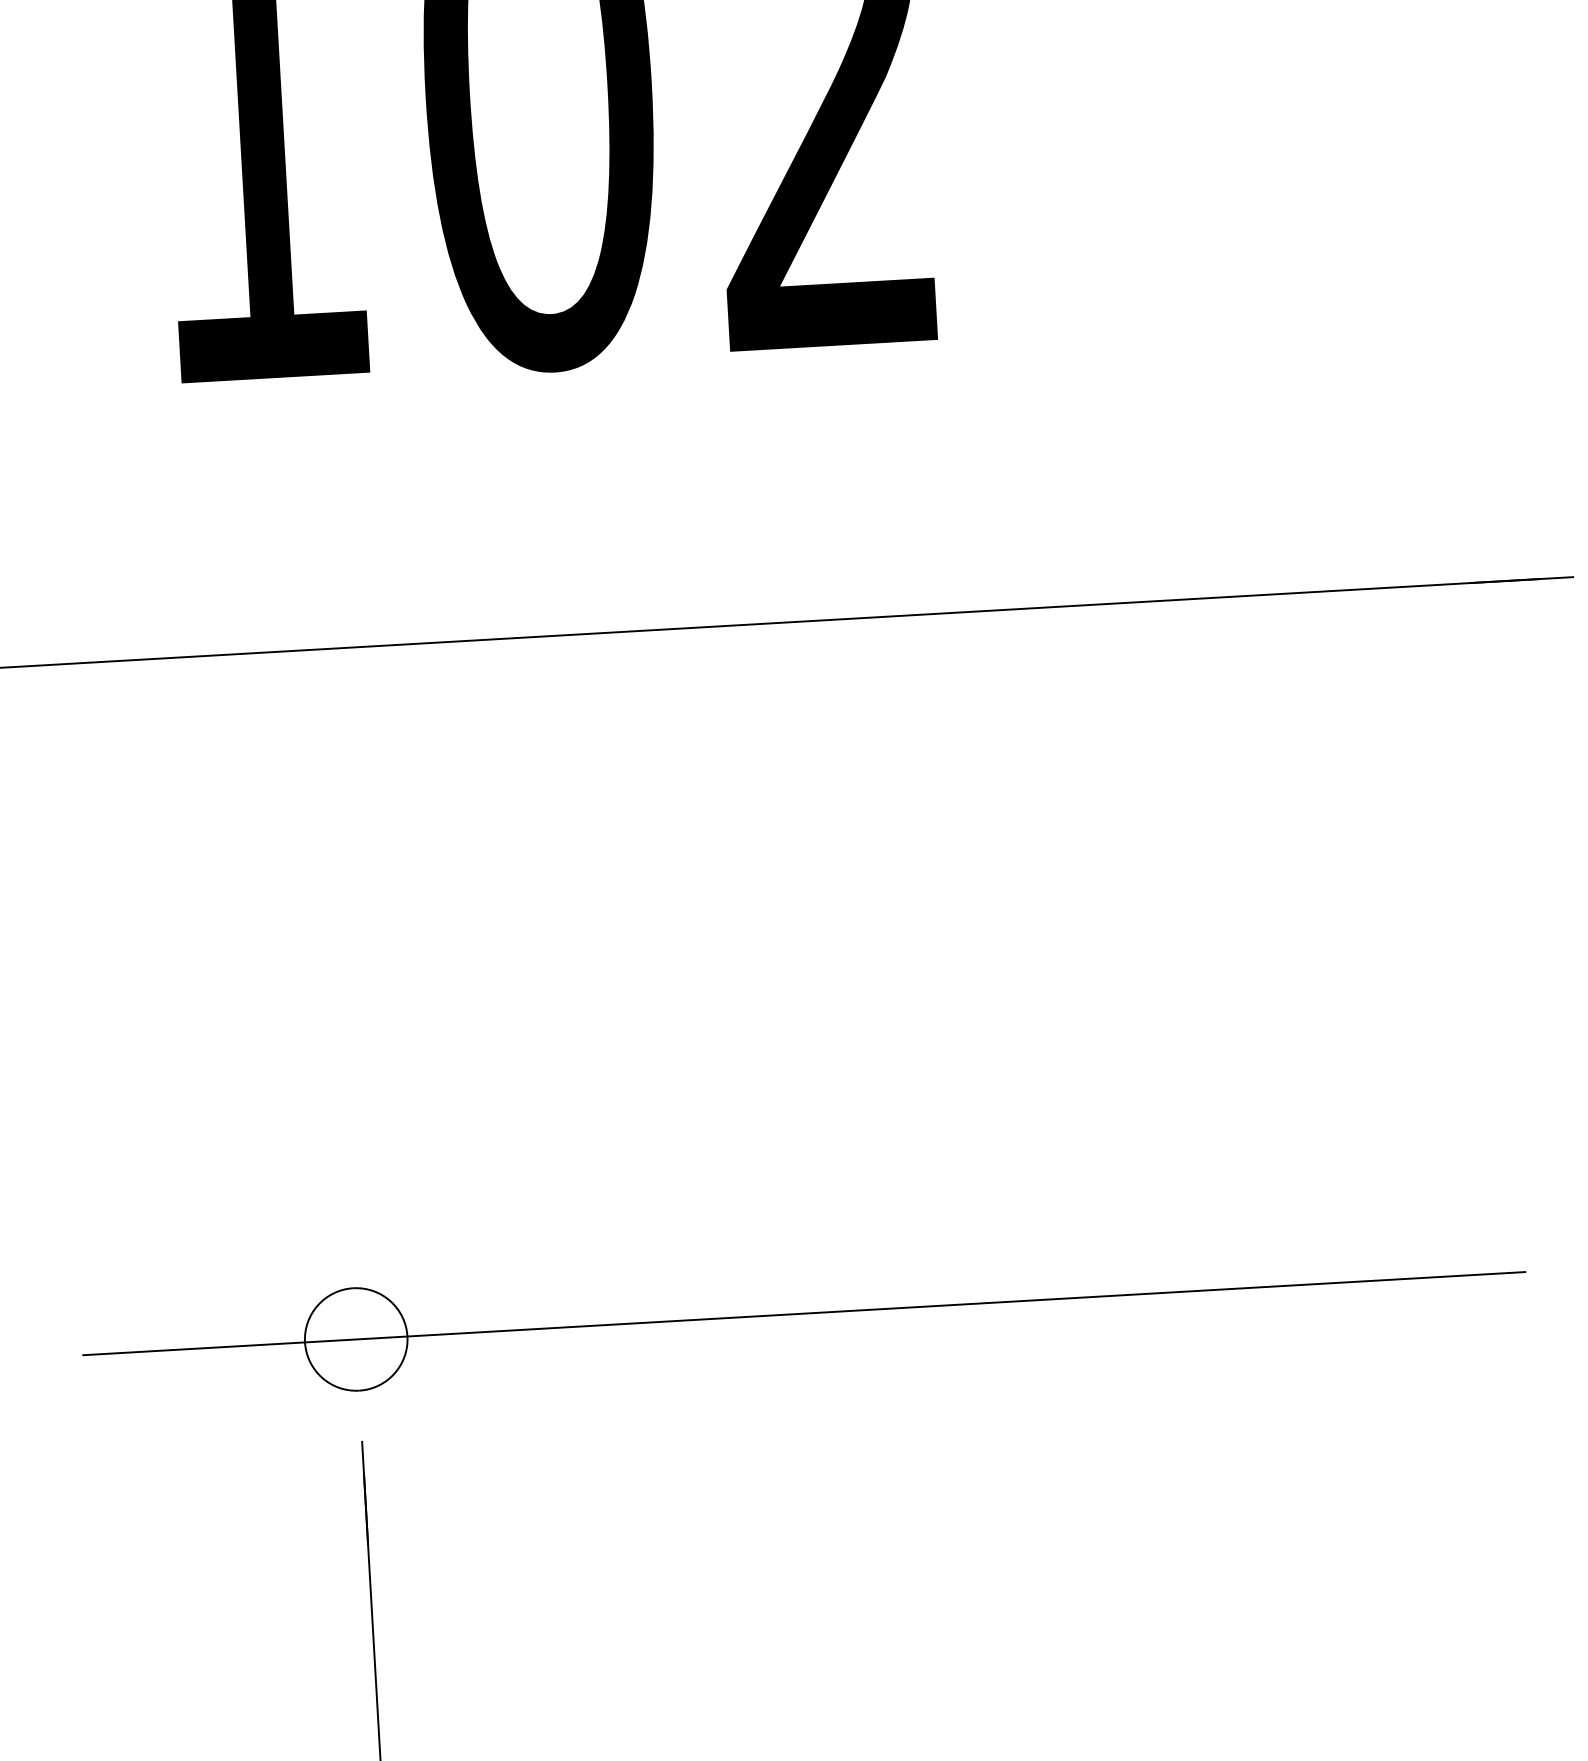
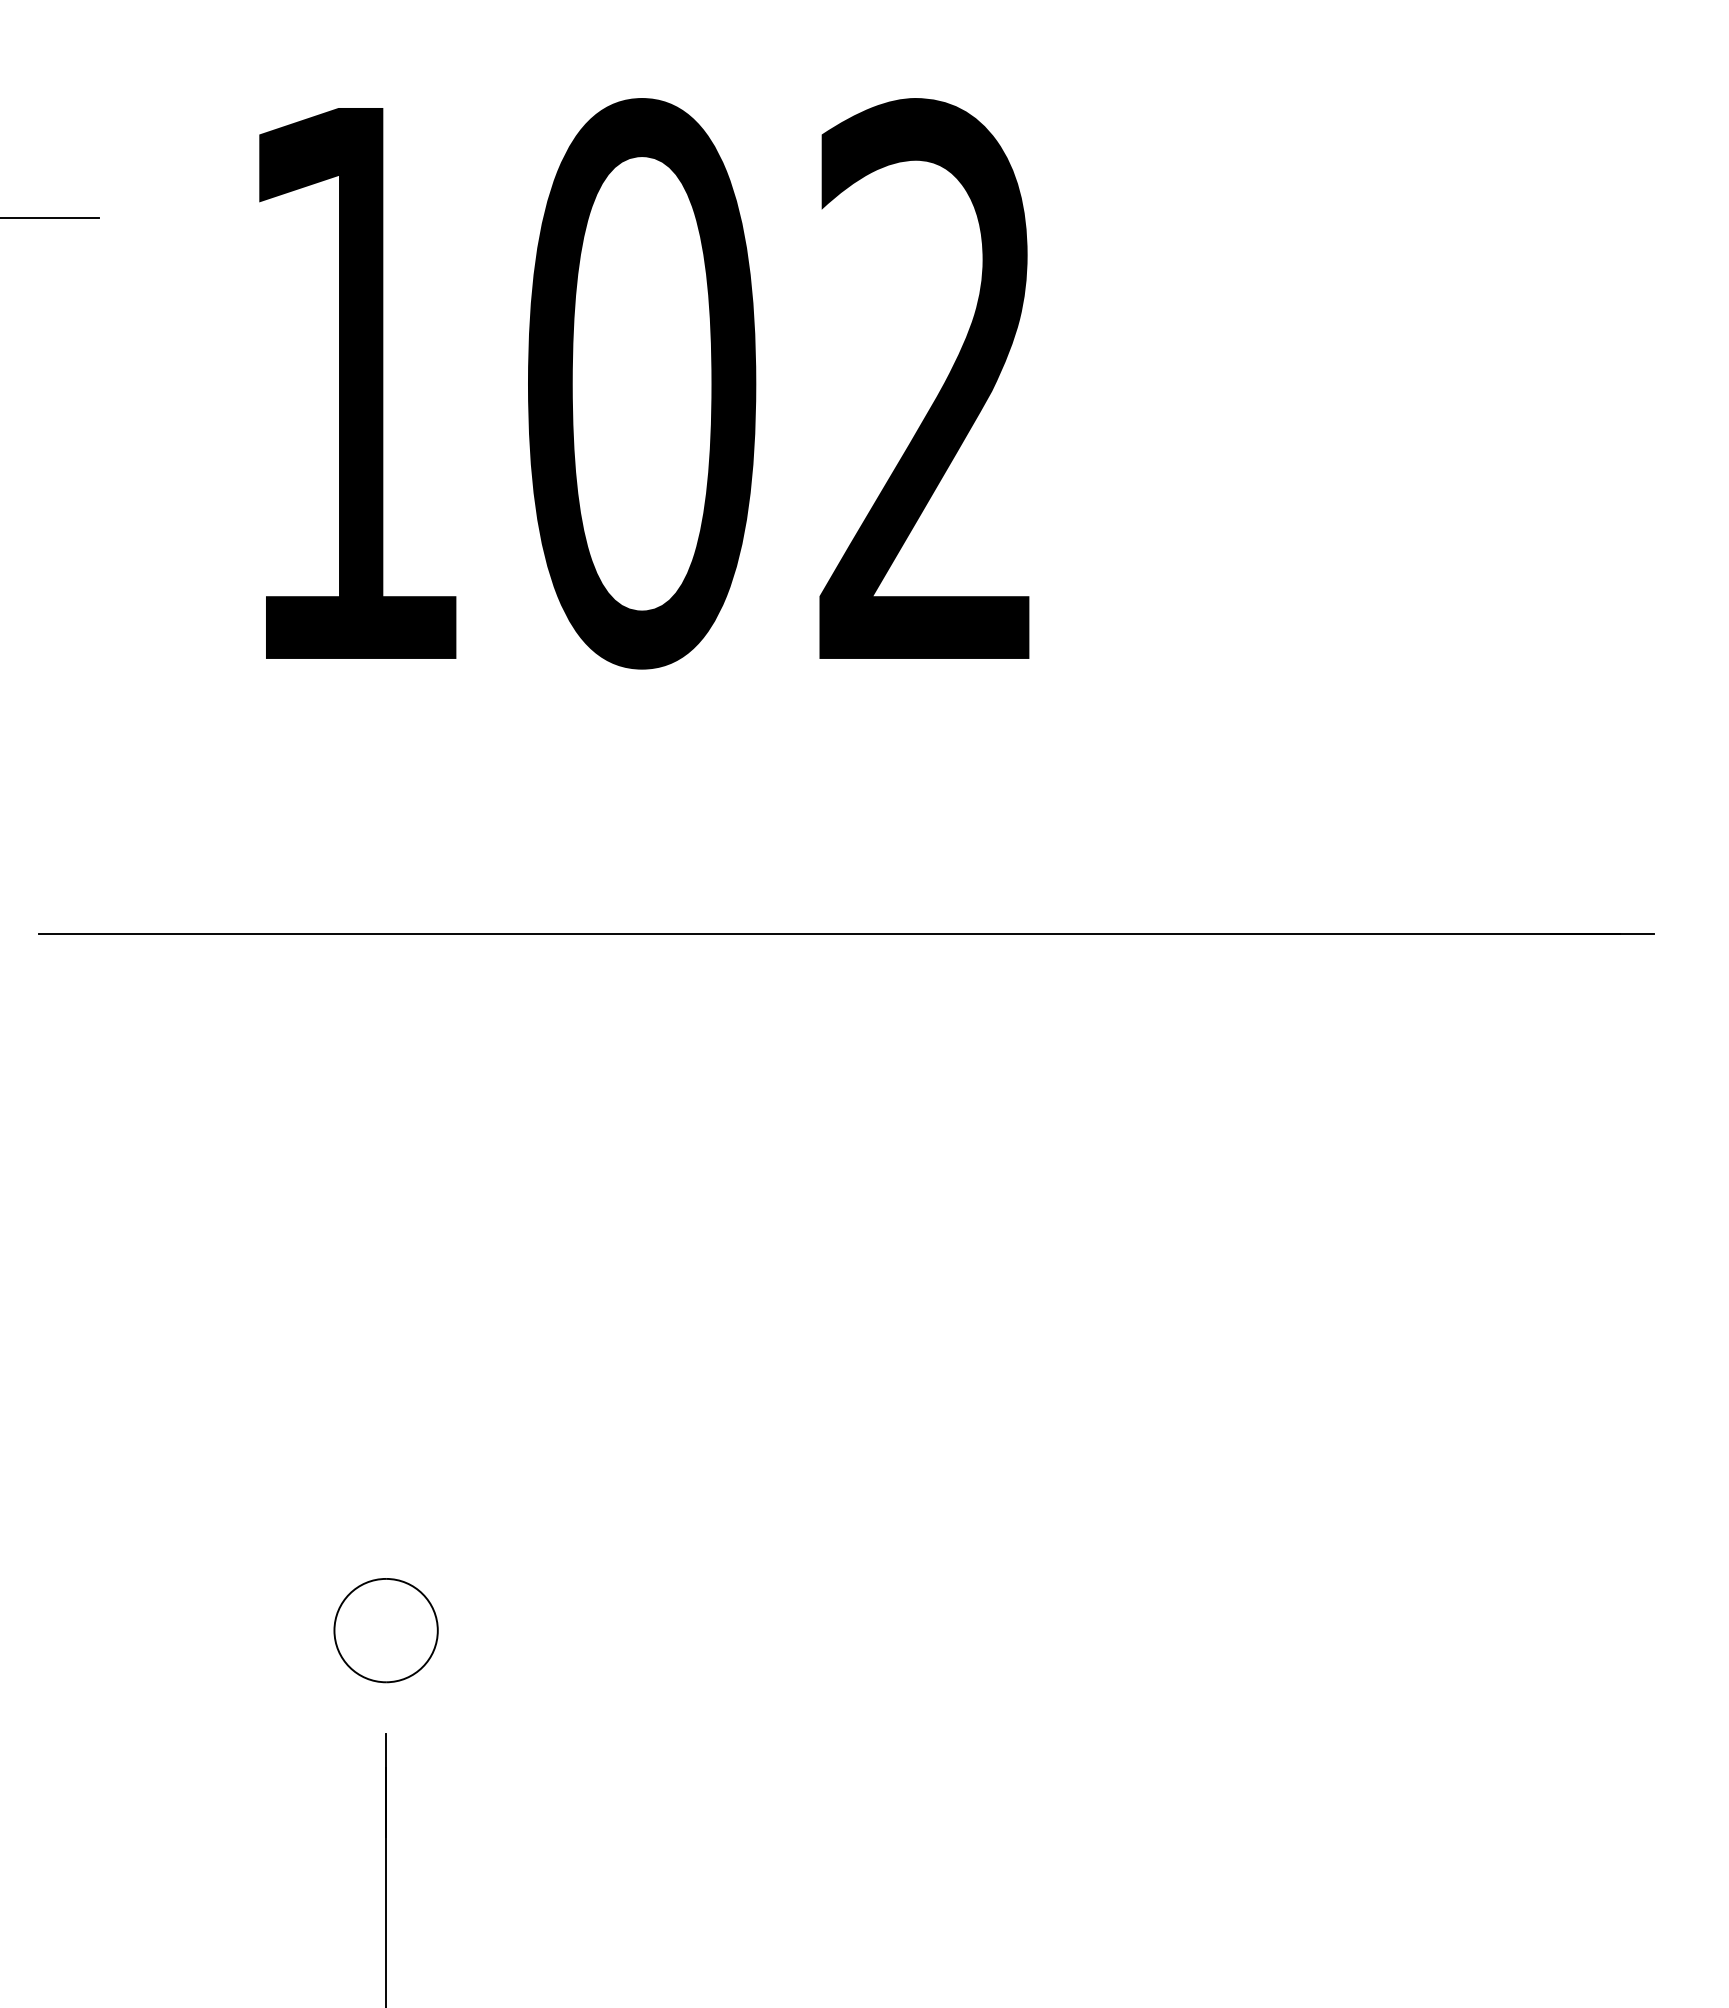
line: (803, 1313) -> (837, 1630), removed

